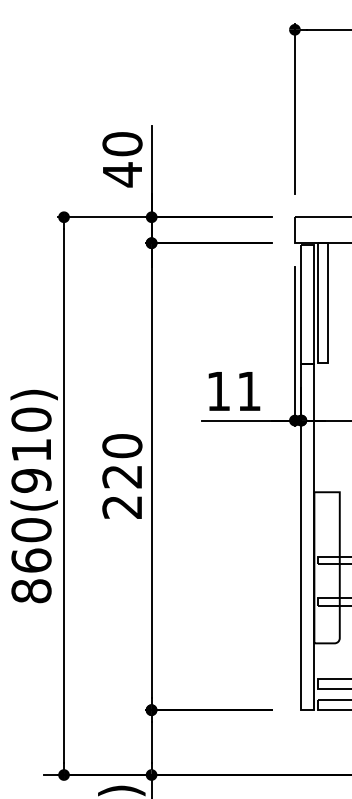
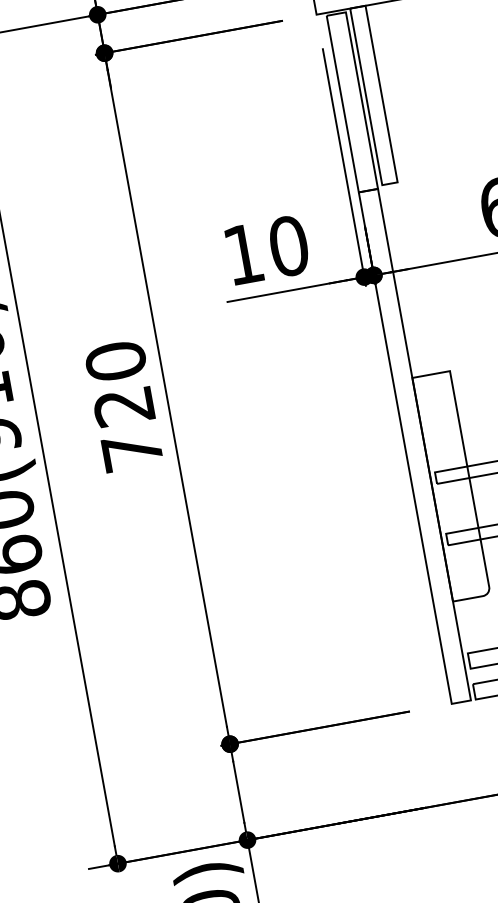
text: (249, 391) -> (289, 246), 11 -> 10
text: (121, 507) -> (131, 452), 220 -> 720

